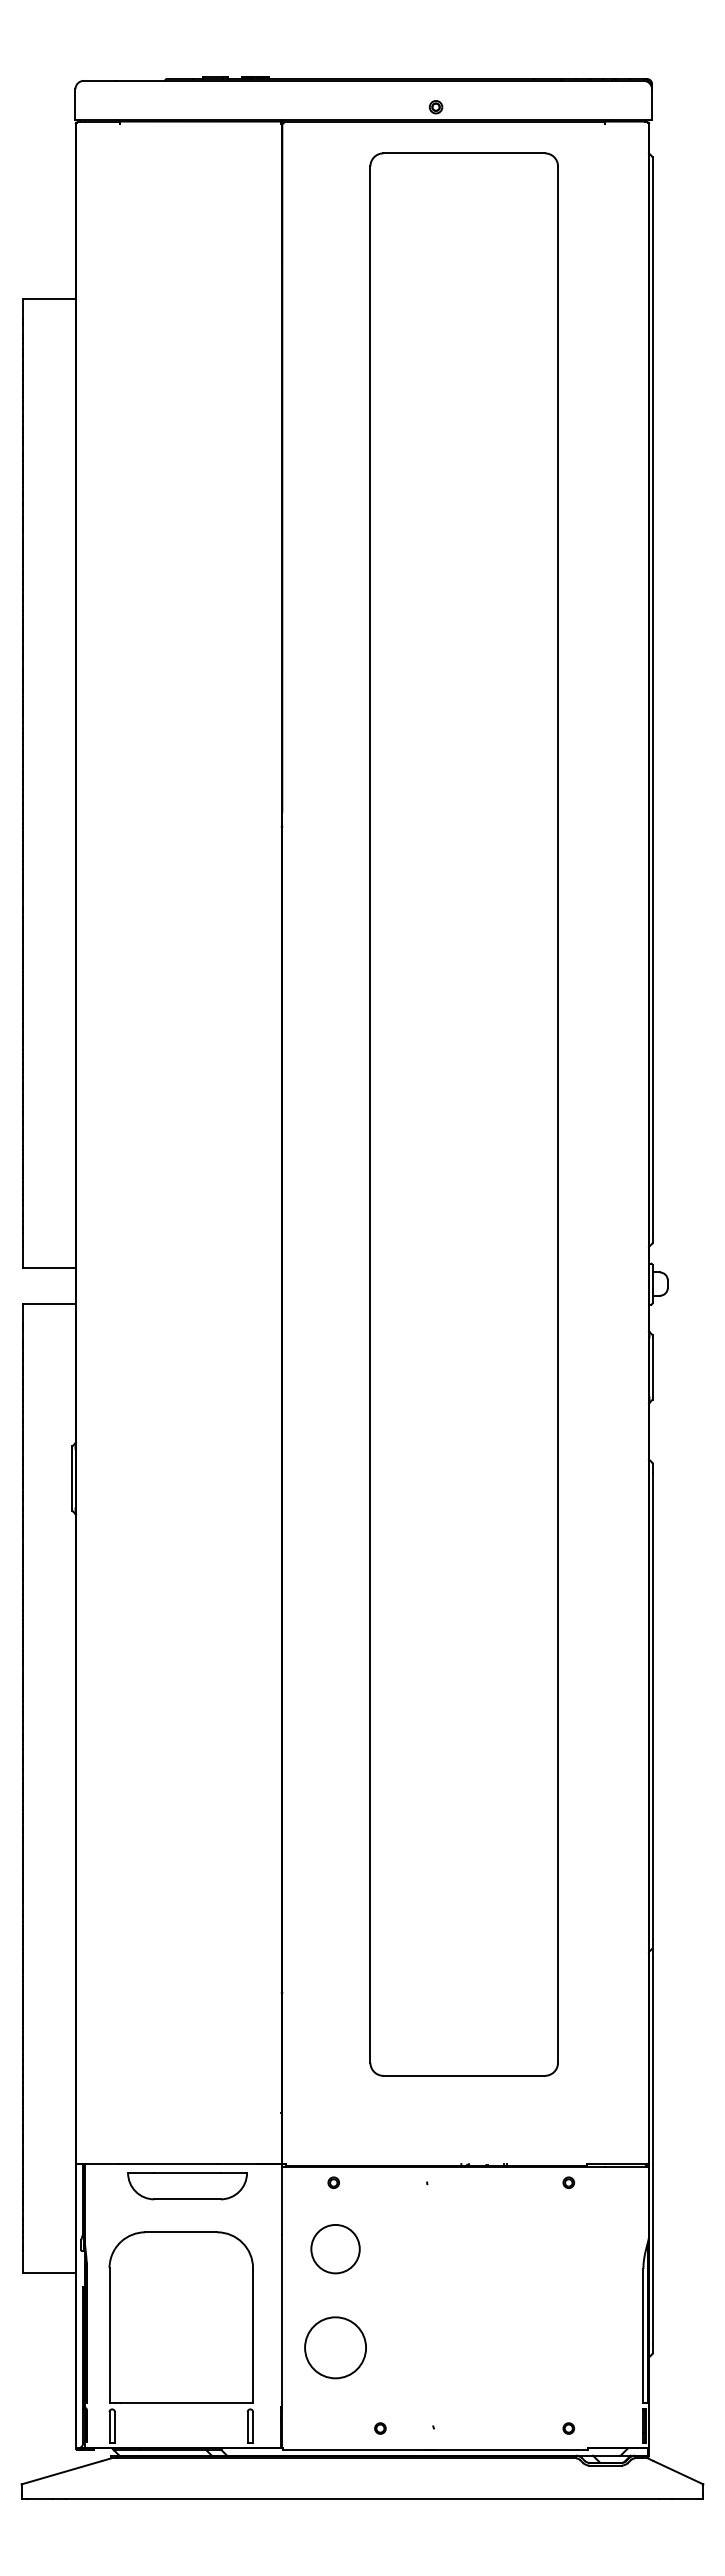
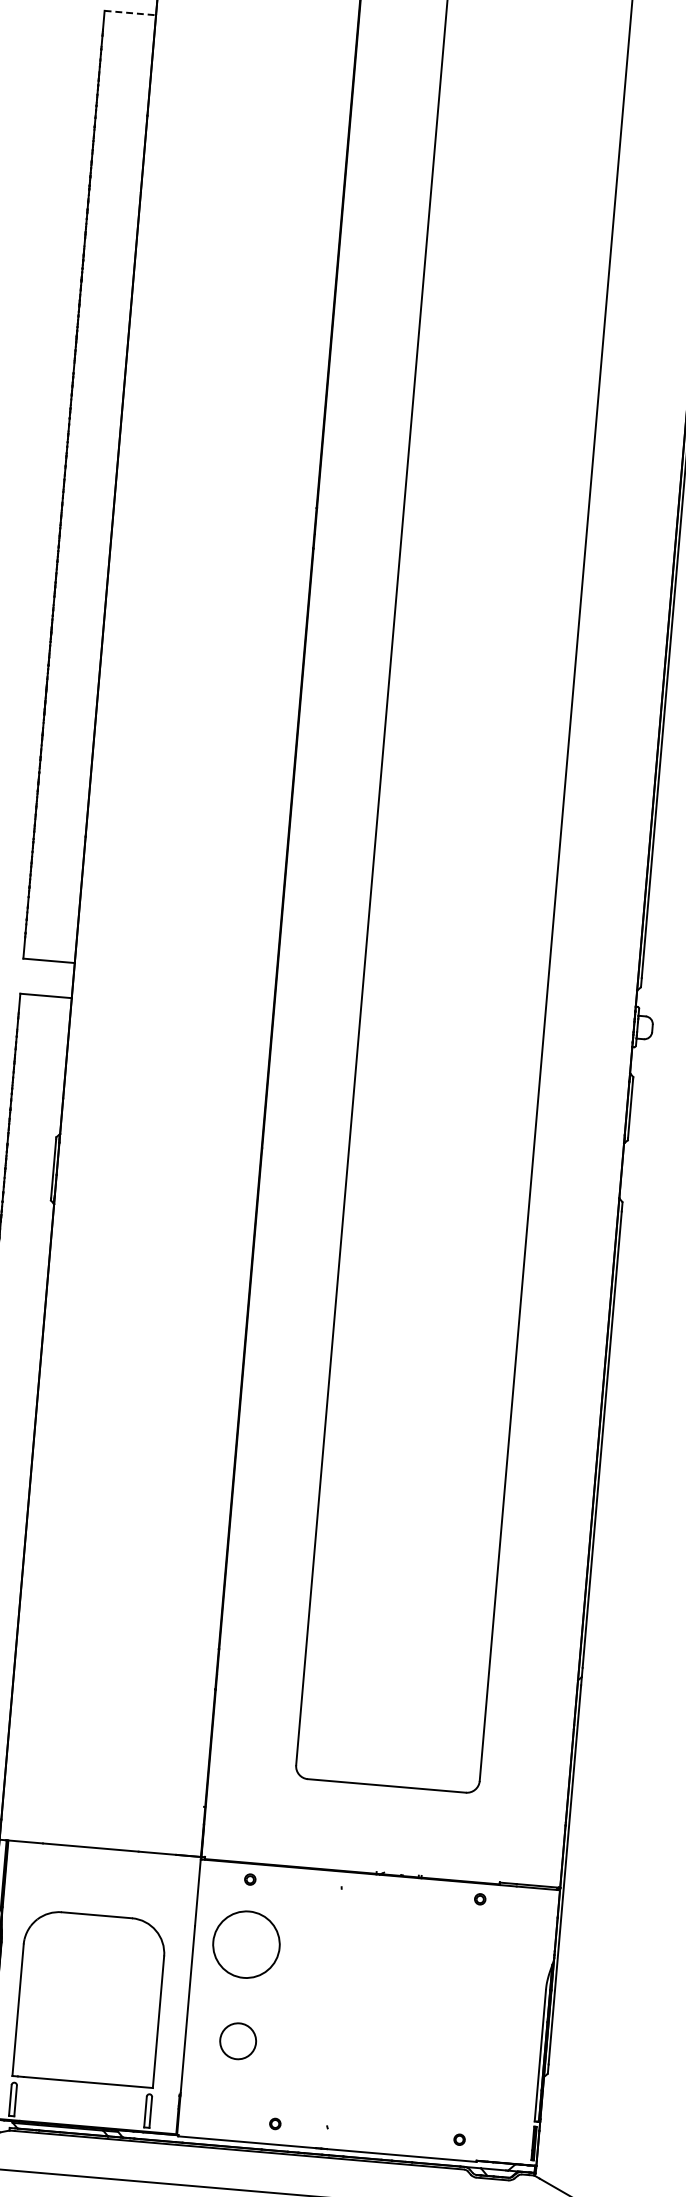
line: (50, 299) -> (131, 13), solid -> dashed
part: (187, 2186) -> (106, 1870), removed
circle: (335, 2248) -> (246, 1944), size x1.4
circle: (335, 2347) -> (238, 2040), size x0.6

